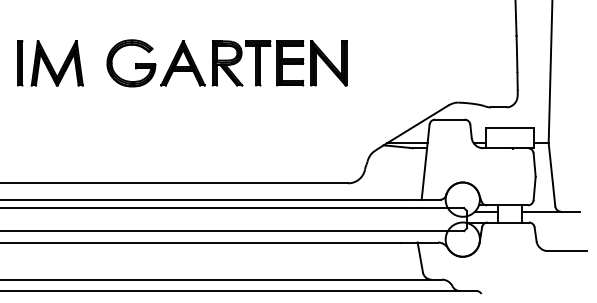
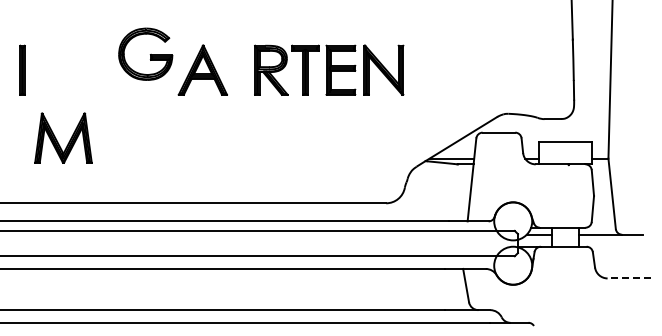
part: (131, 62) -> (145, 53), moved
part: (280, 62) -> (329, 69), moved
part: (61, 66) -> (68, 141), moved
line: (567, 251) -> (629, 278), solid -> dashed

